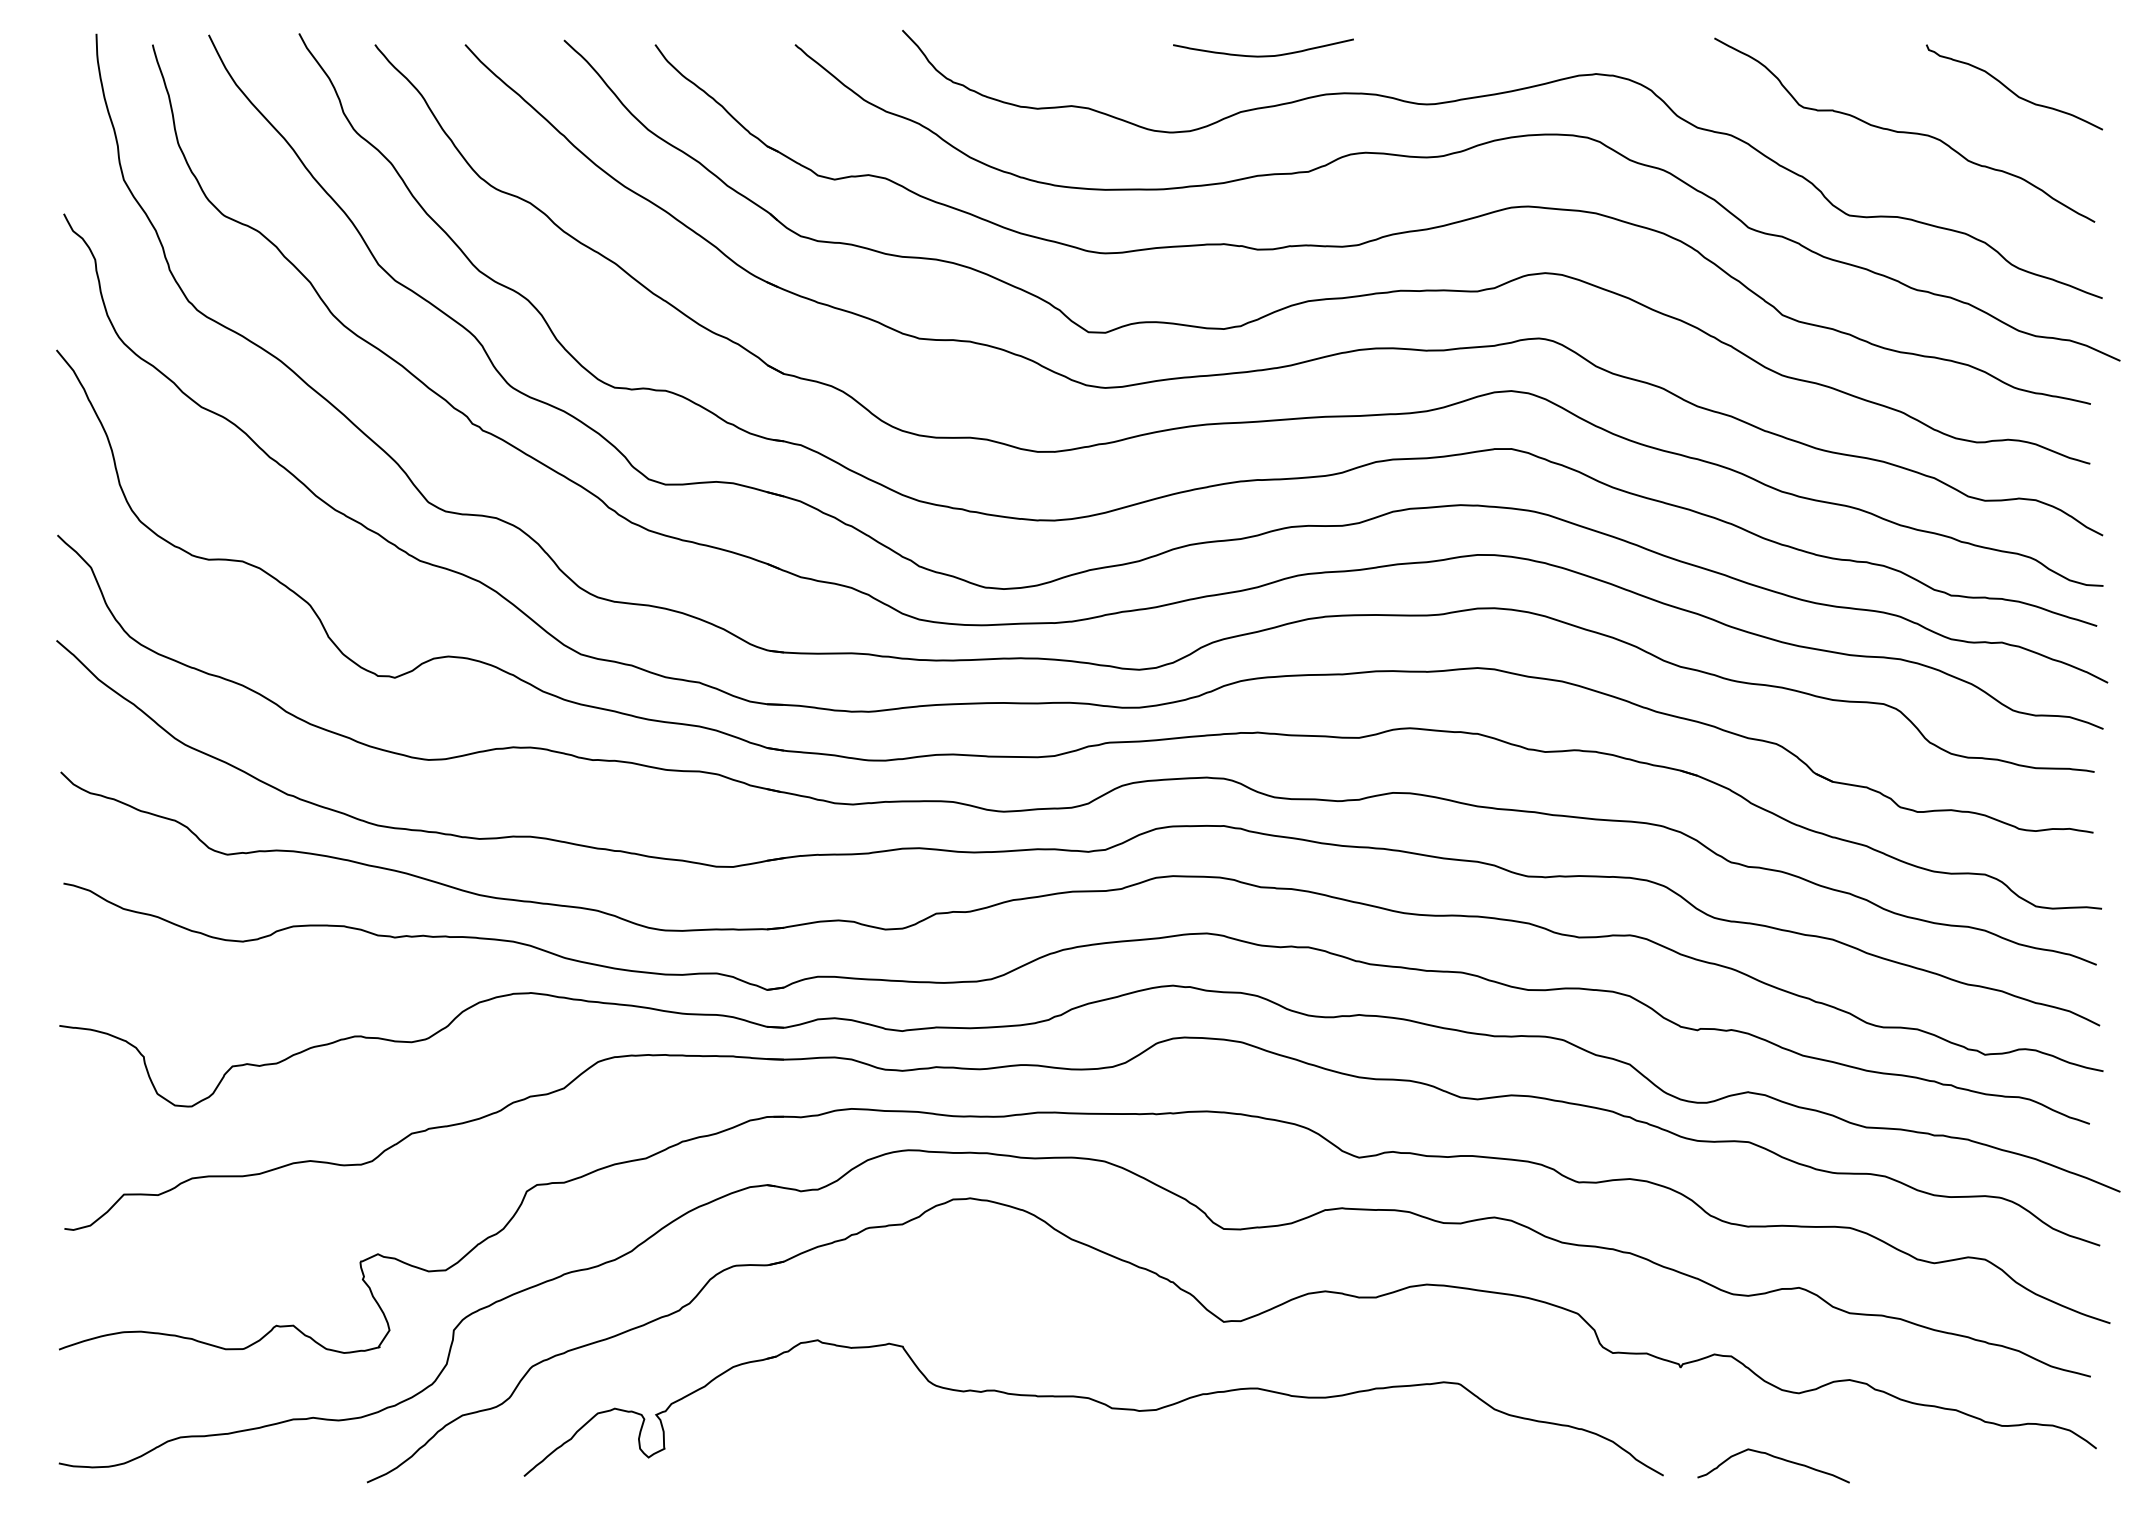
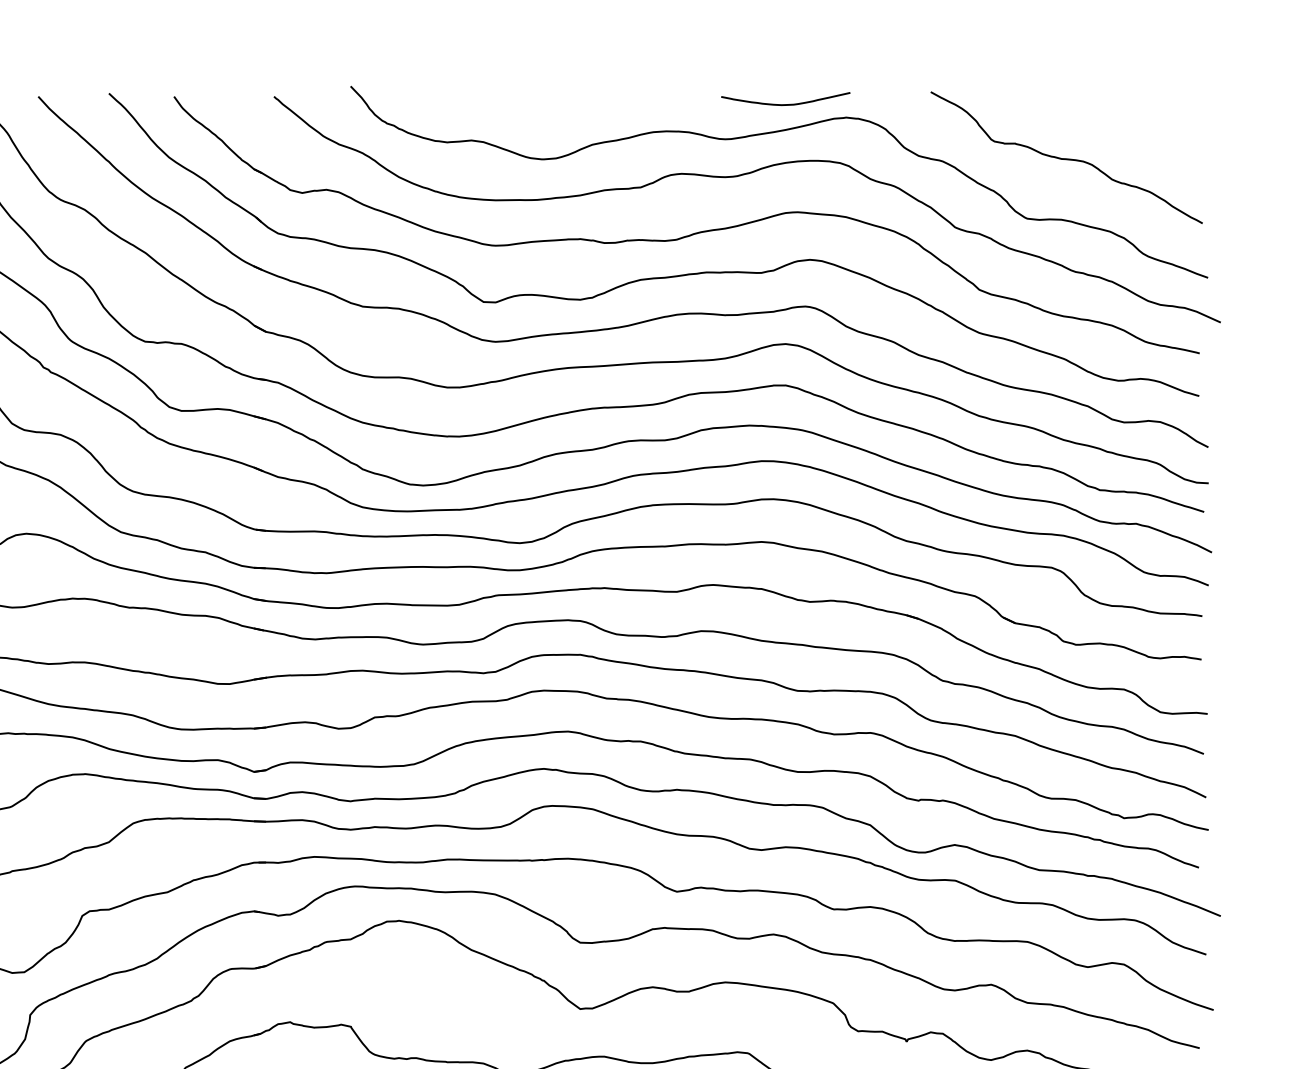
curve: (1263, 55) -> (785, 104), moved
curve: (2012, 90) -> (1143, 129), removed

